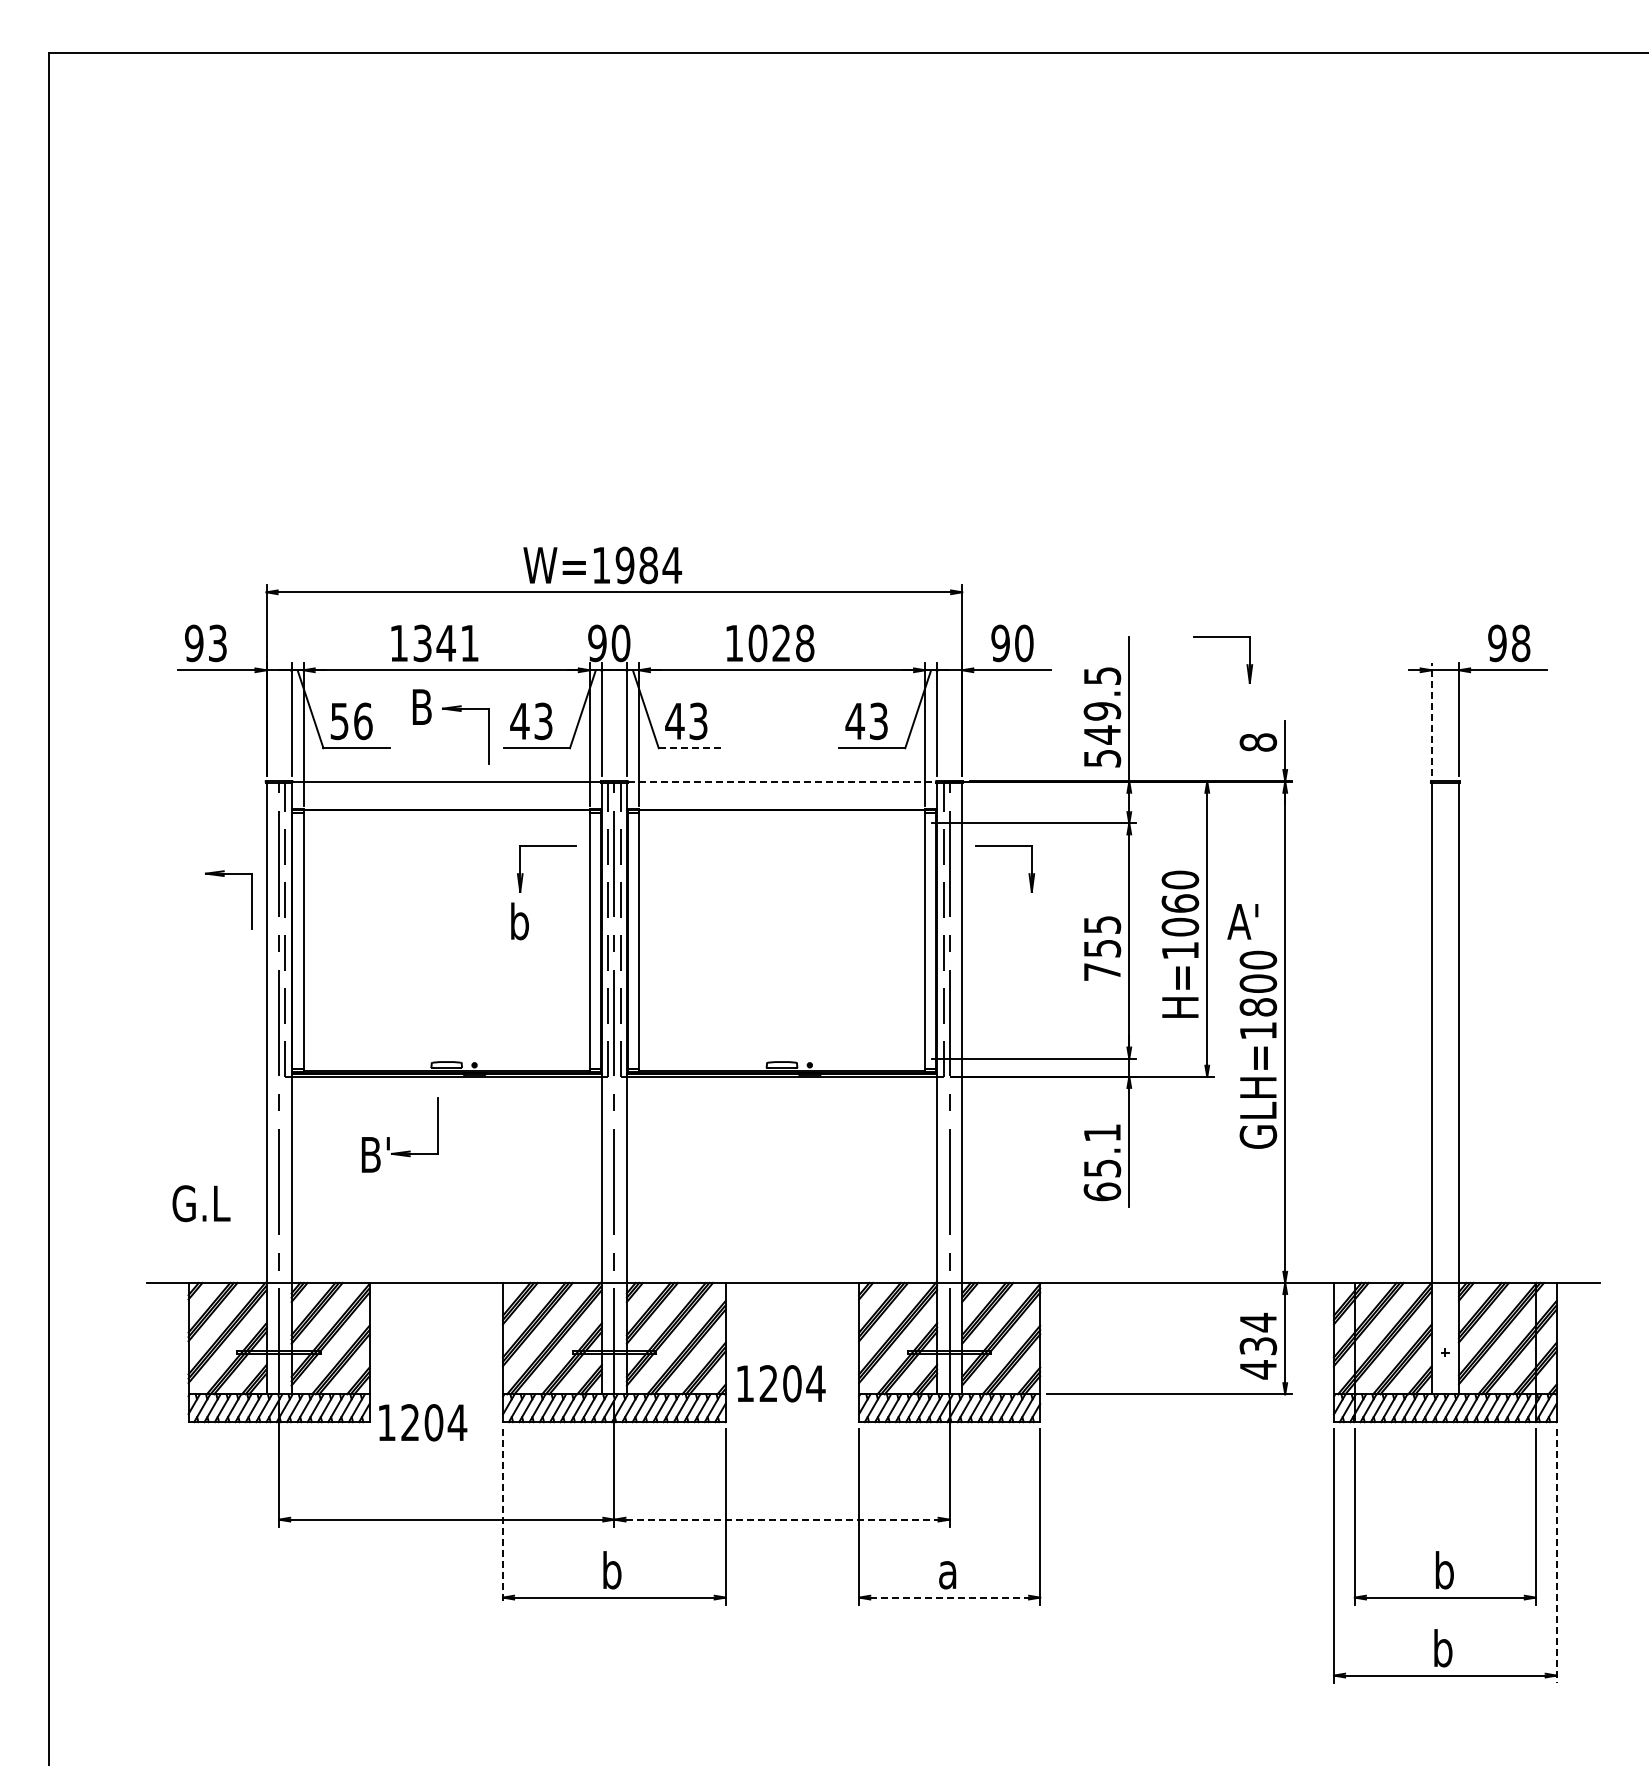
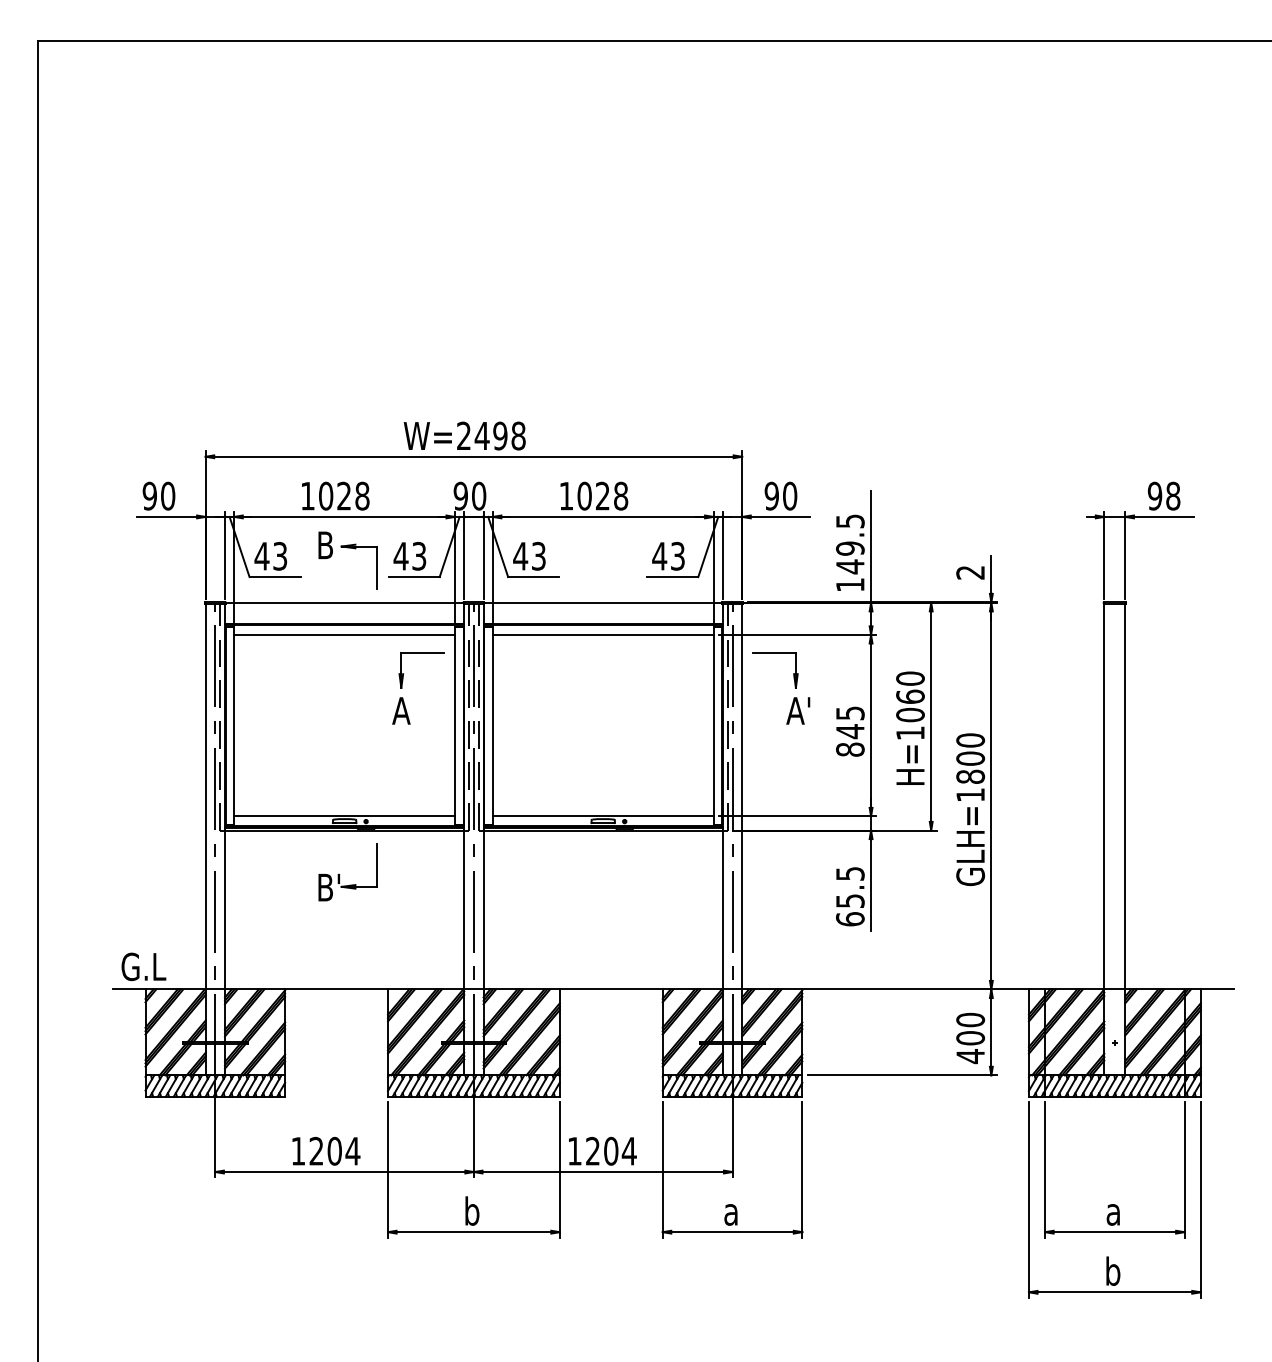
text: (637, 565) -> (491, 436), W=1984 -> W=2498
part: (1223, 637) -> (943, 491), removed
text: (217, 643) -> (167, 496), 93 -> 90
text: (446, 643) -> (344, 496), 1341 -> 1028
line: (1431, 719) -> (1104, 554), dashed -> solid
text: (350, 721) -> (270, 556), 56 -> 43
text: (1258, 742) -> (970, 572), 8 -> 2
line: (692, 748) -> (534, 577), dashed -> solid
text: (1102, 758) -> (850, 584), 549.5 -> 149.5
line: (782, 781) -> (603, 602), dashed -> solid
line: (446, 823) -> (344, 635), added
line: (781, 823) -> (602, 635), added
part: (251, 899) -> (194, 693), removed
text: (520, 921) -> (401, 710), b -> A
text: (1242, 921) -> (797, 710), moved
text: (1102, 959) -> (850, 740), 755 -> 845
line: (446, 1058) -> (344, 816), added
line: (781, 1058) -> (602, 816), added
text: (1102, 1132) -> (850, 873), 65.1 -> 65.5
part: (389, 1137) -> (339, 874), moved
text: (201, 1203) -> (143, 966), moved
text: (1258, 1333) -> (970, 1028), 434 -> 400
text: (781, 1383) -> (602, 1151), moved
text: (423, 1422) -> (326, 1151), moved
line: (502, 1516) -> (387, 1169), dashed -> solid
line: (782, 1519) -> (603, 1171), dashed -> solid
line: (1556, 1555) -> (1200, 1199), dashed -> solid
text: (1443, 1570) -> (1113, 1211), b -> a
line: (950, 1597) -> (733, 1232), dashed -> solid

